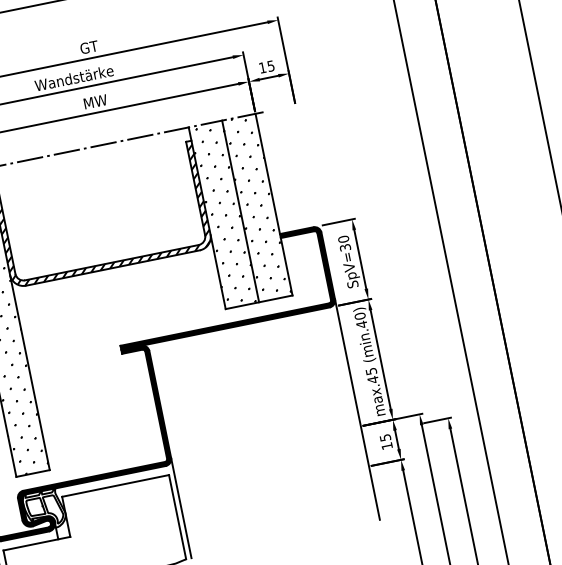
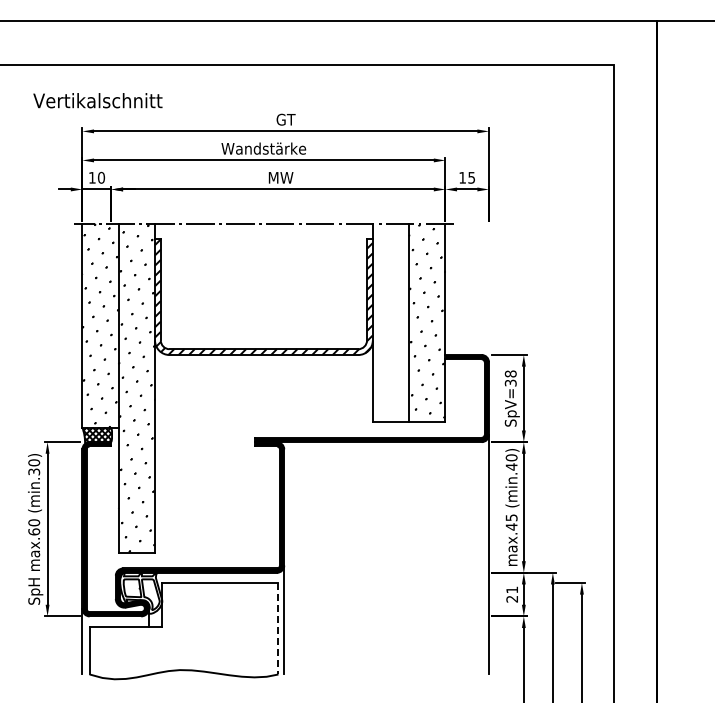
hatch: (223, 215) -> (390, 323), removed
text: (343, 238) -> (510, 373), SpV=30 -> SpV=38
text: (386, 441) -> (512, 594), 15 -> 21
line: (177, 516) -> (278, 628), solid -> dashed

